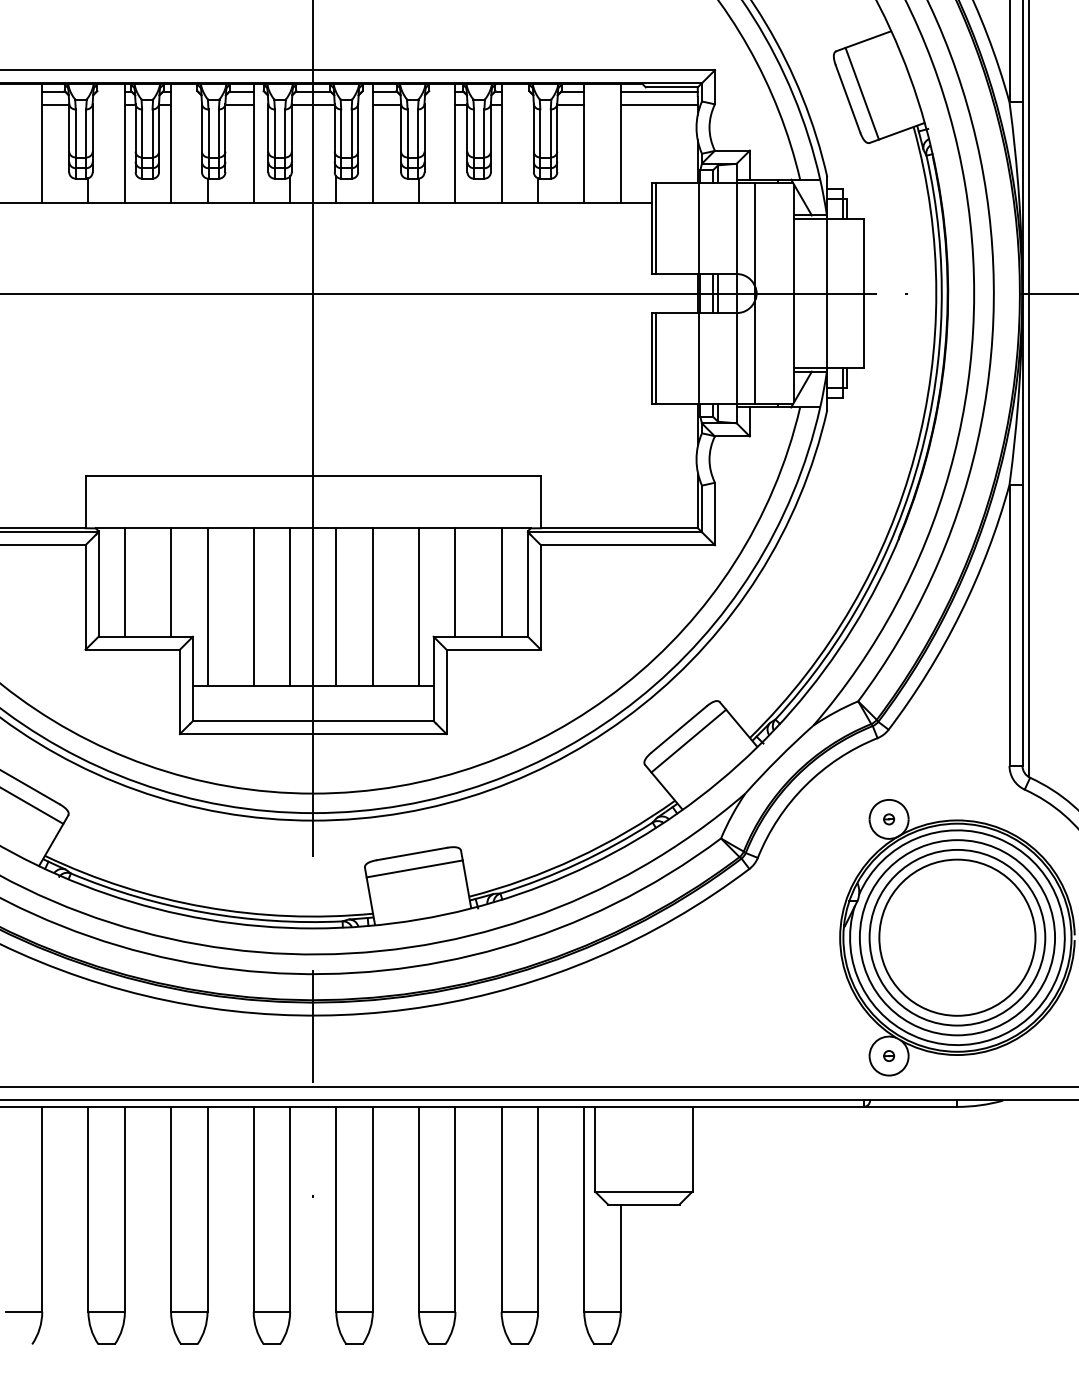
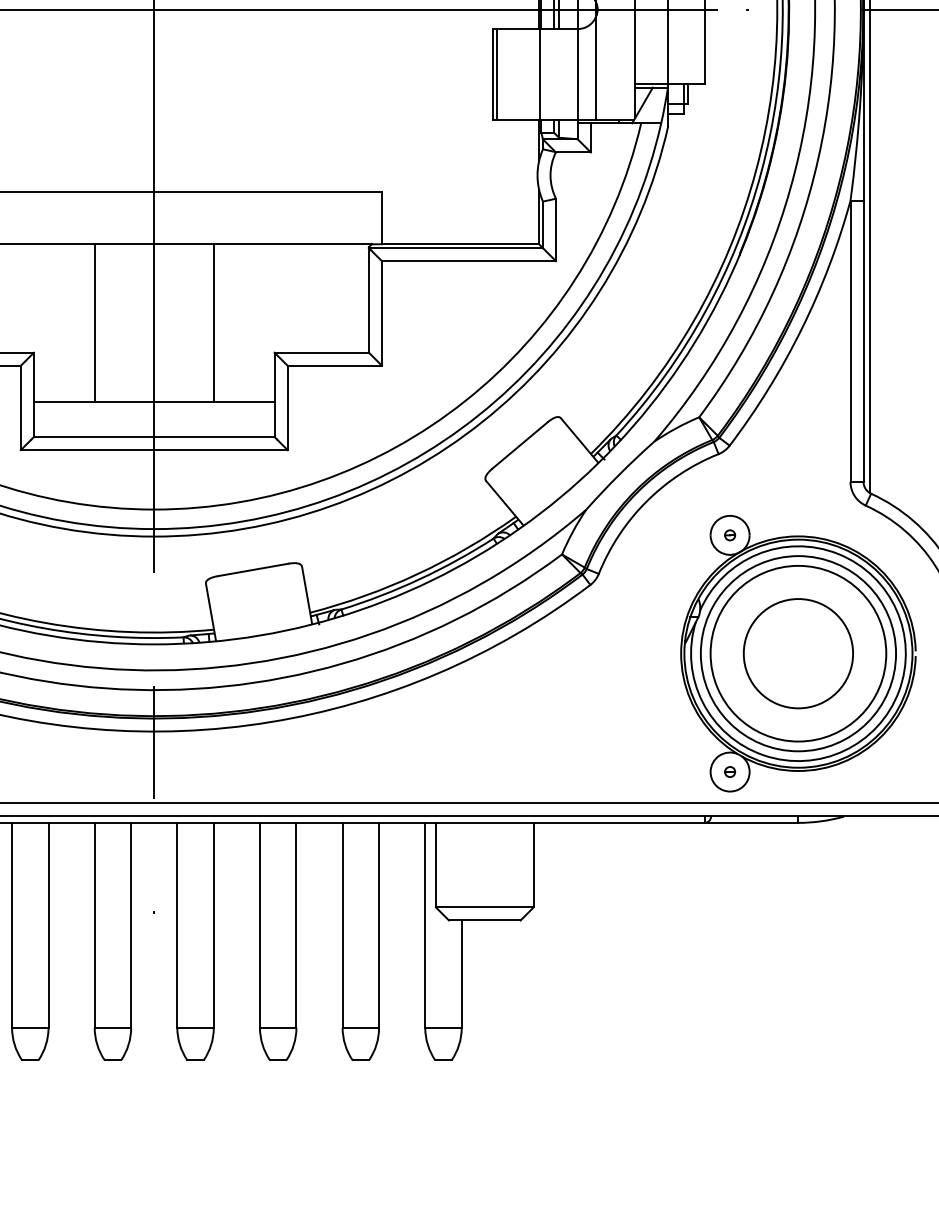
line: (171, 582) -> (12, 298), removed
line: (455, 582) -> (296, 298), removed
line: (501, 582) -> (342, 298), removed
line: (207, 607) -> (48, 323), removed
line: (290, 607) -> (131, 323), removed
line: (336, 607) -> (177, 323), removed
line: (419, 607) -> (260, 323), removed
line: (688, 740) -> (529, 456), removed
line: (414, 868) -> (255, 584), removed
circle: (957, 937) -> (798, 653), size x0.7

